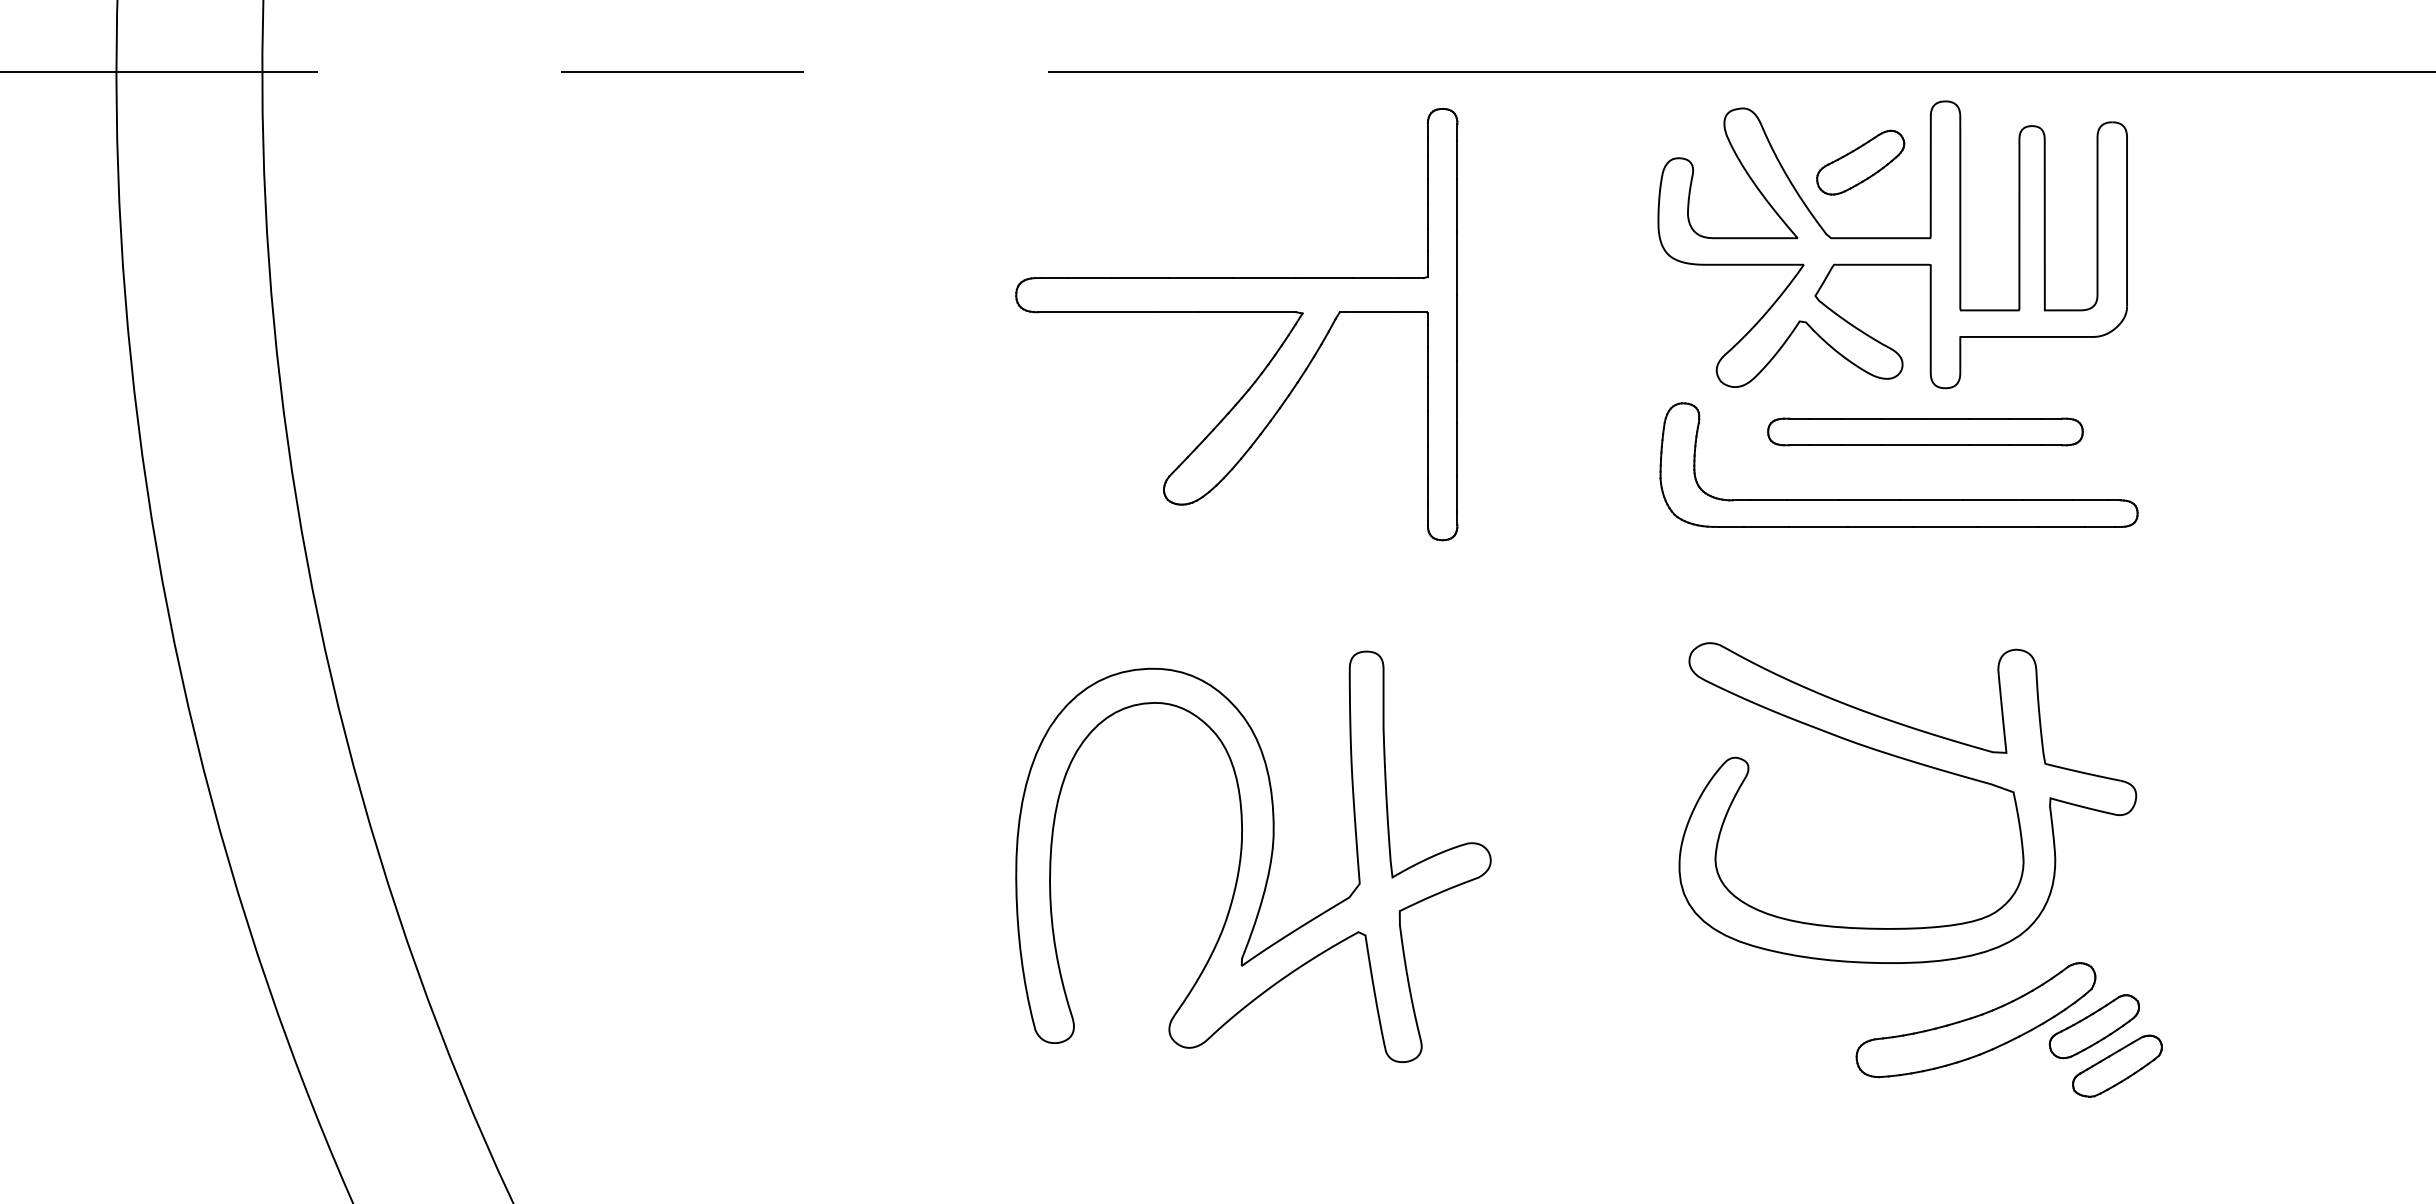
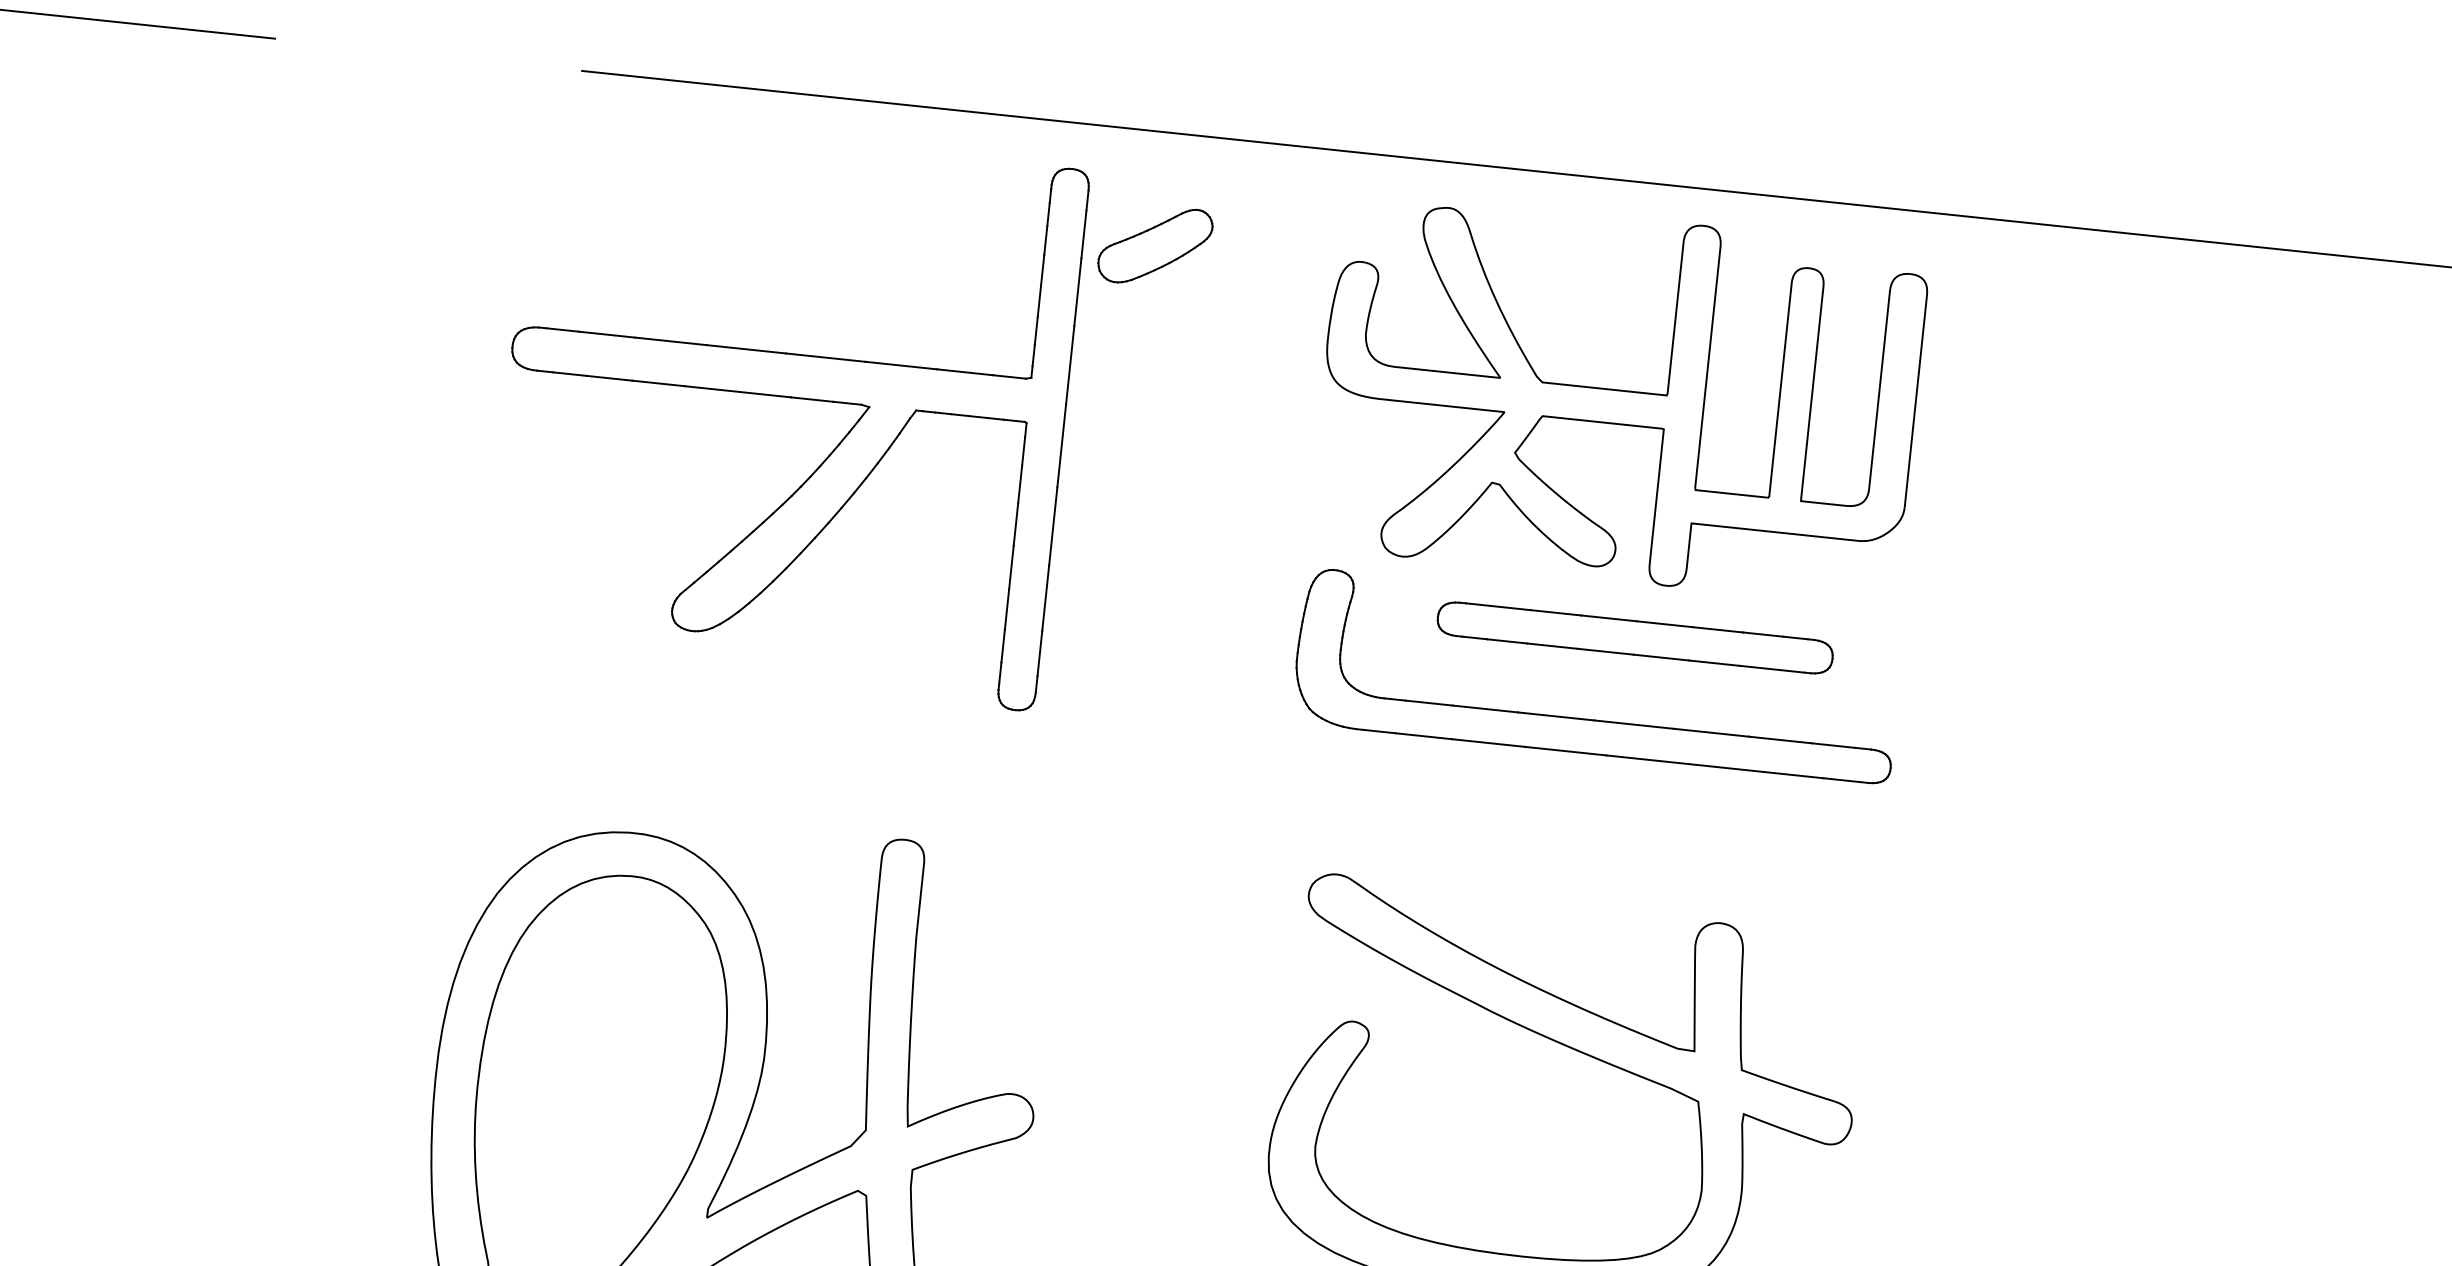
part: (1860, 162) -> (1155, 245), moved

